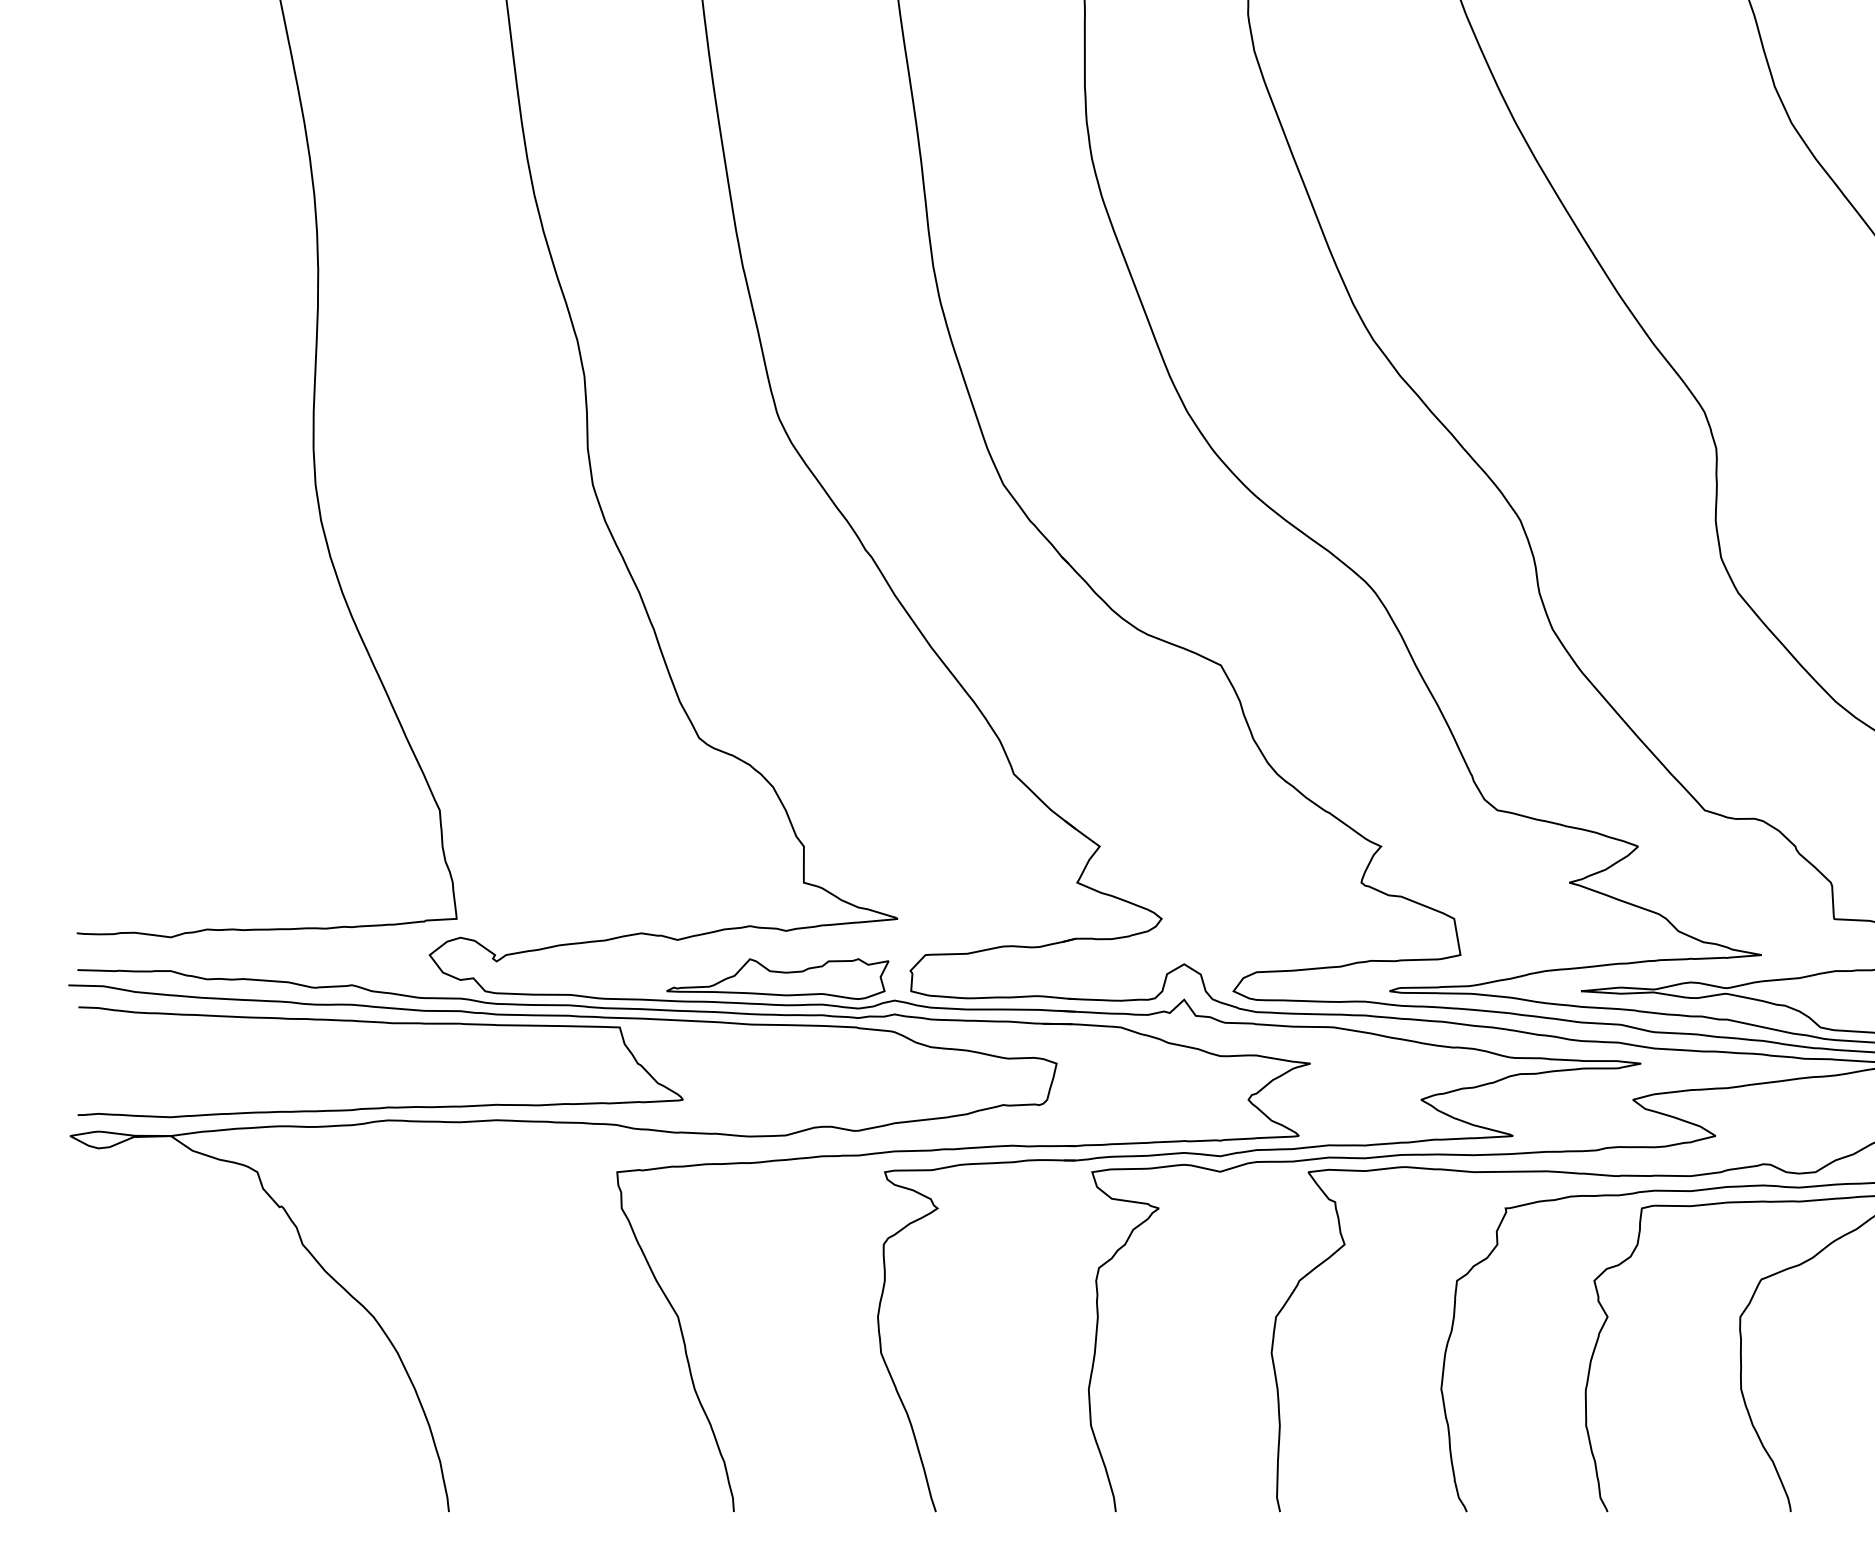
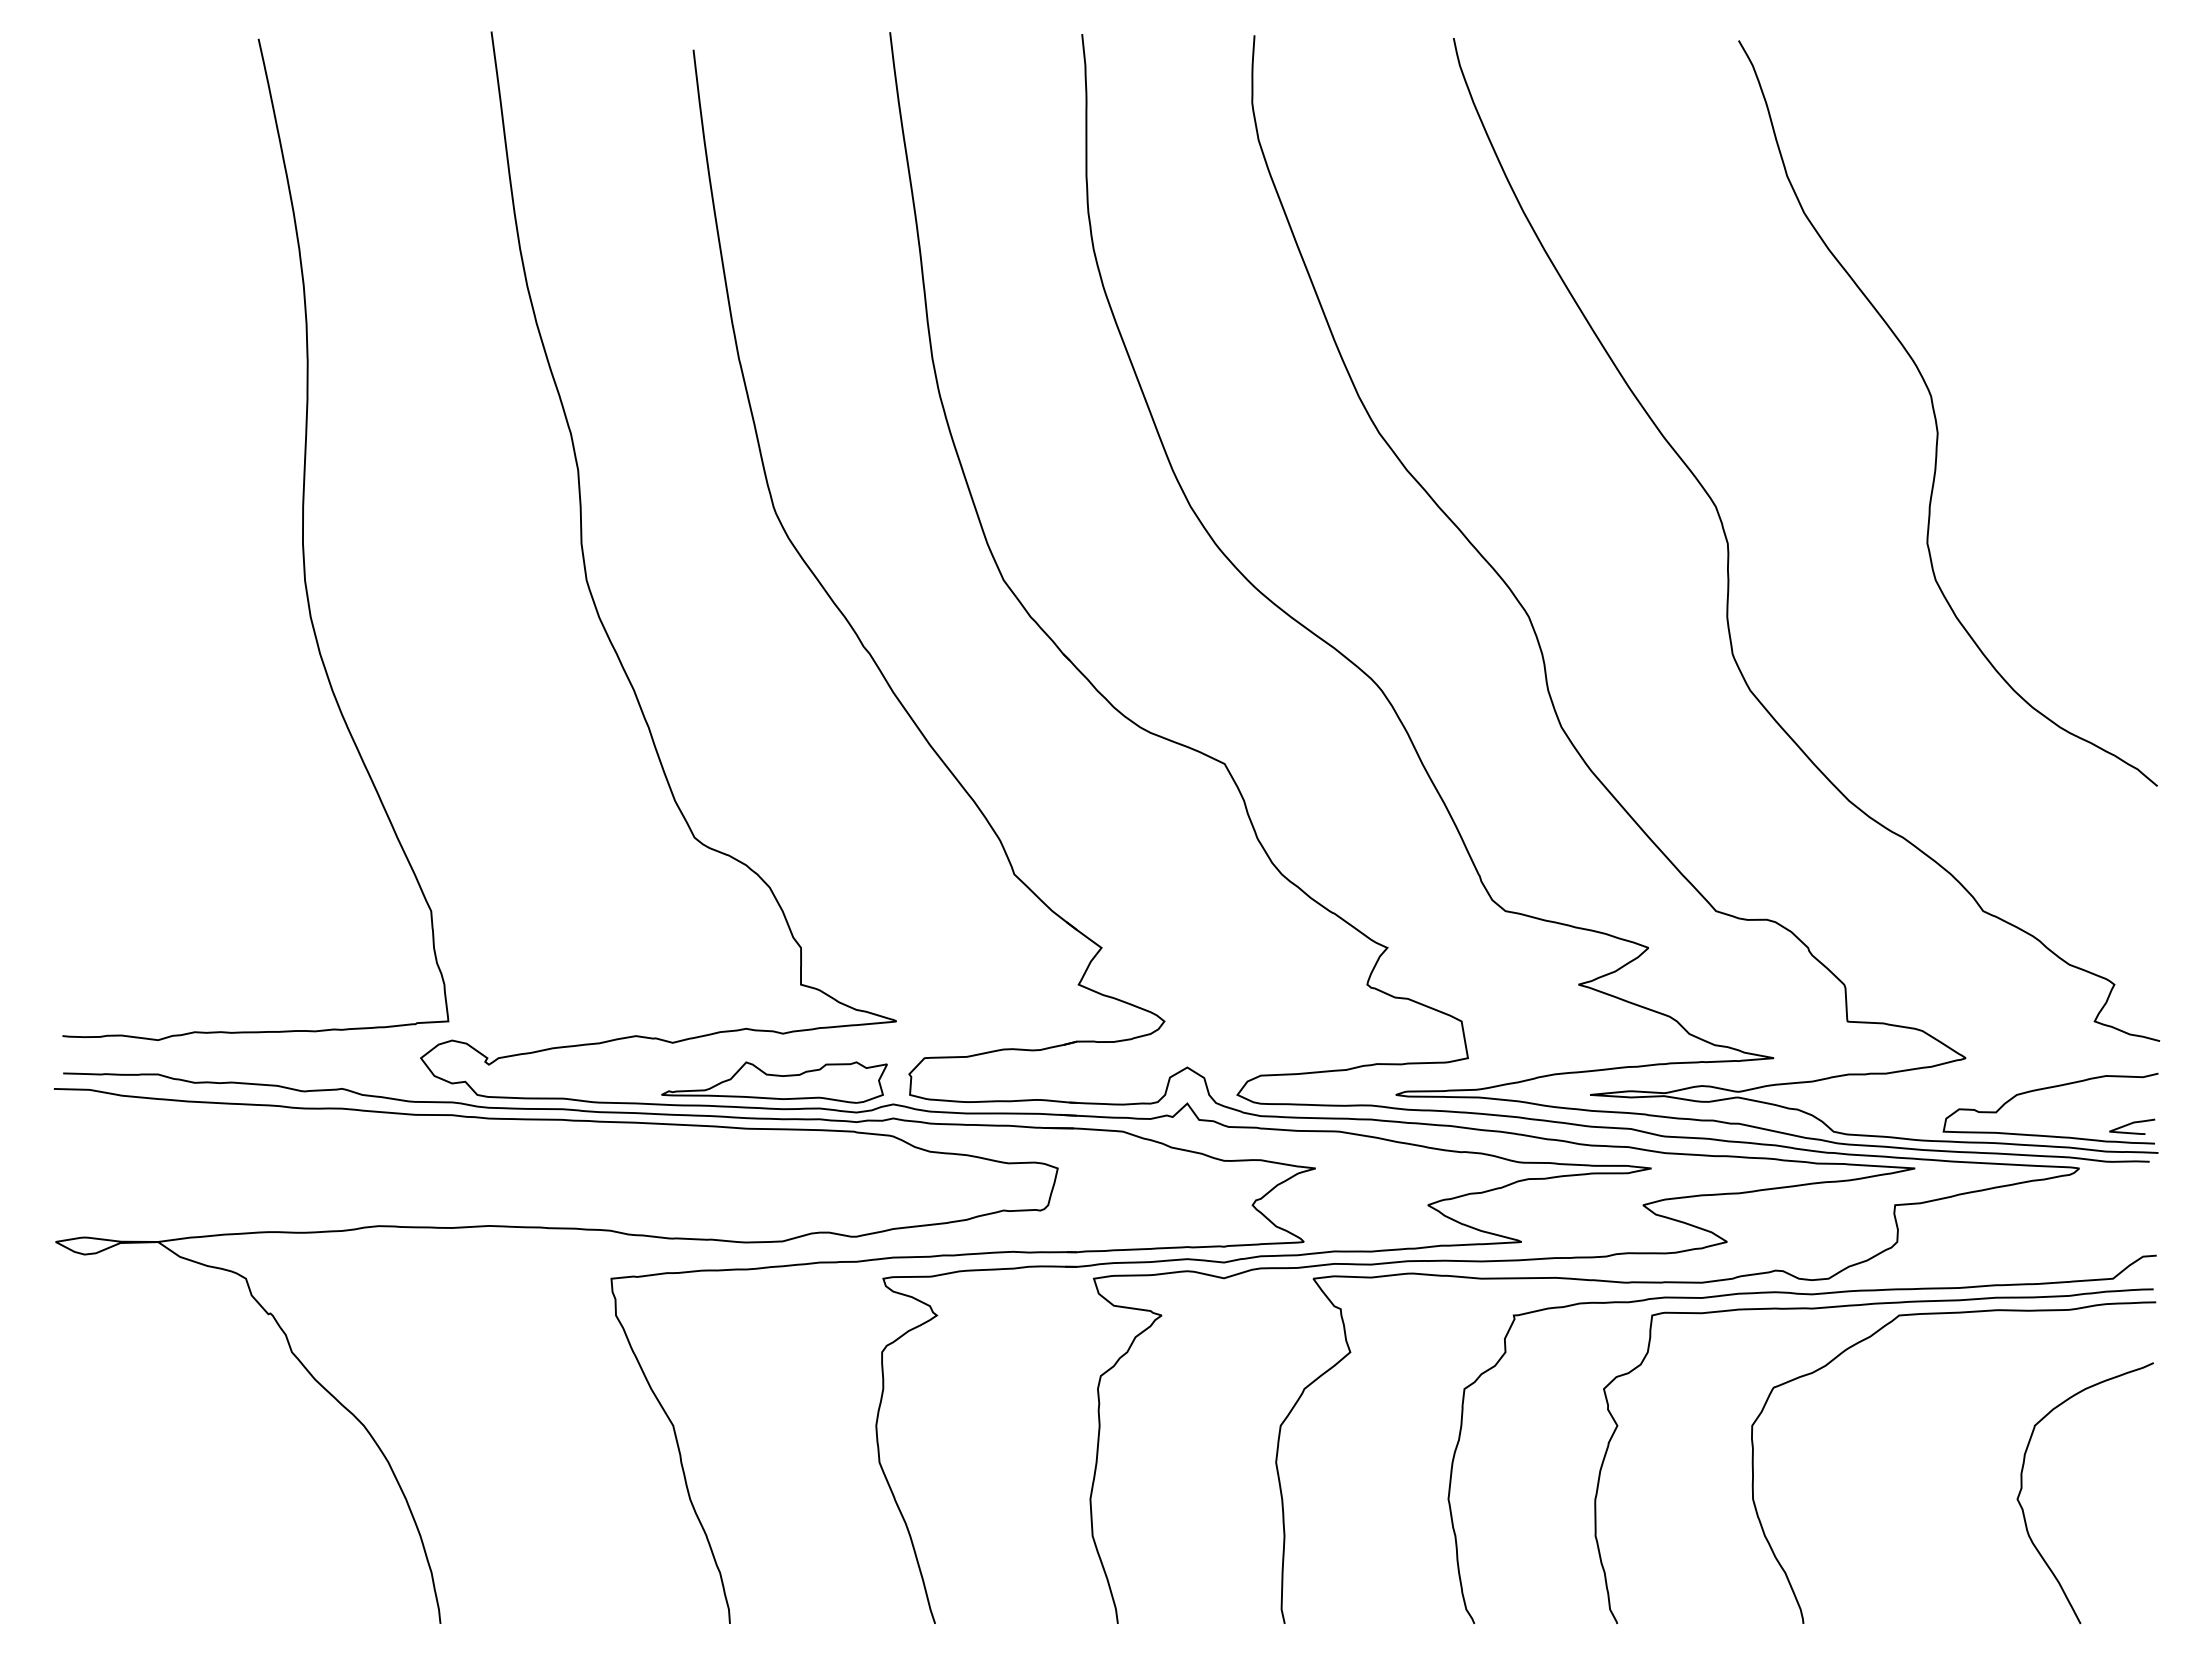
curve: (380, 1023) -> (370, 1127), removed

